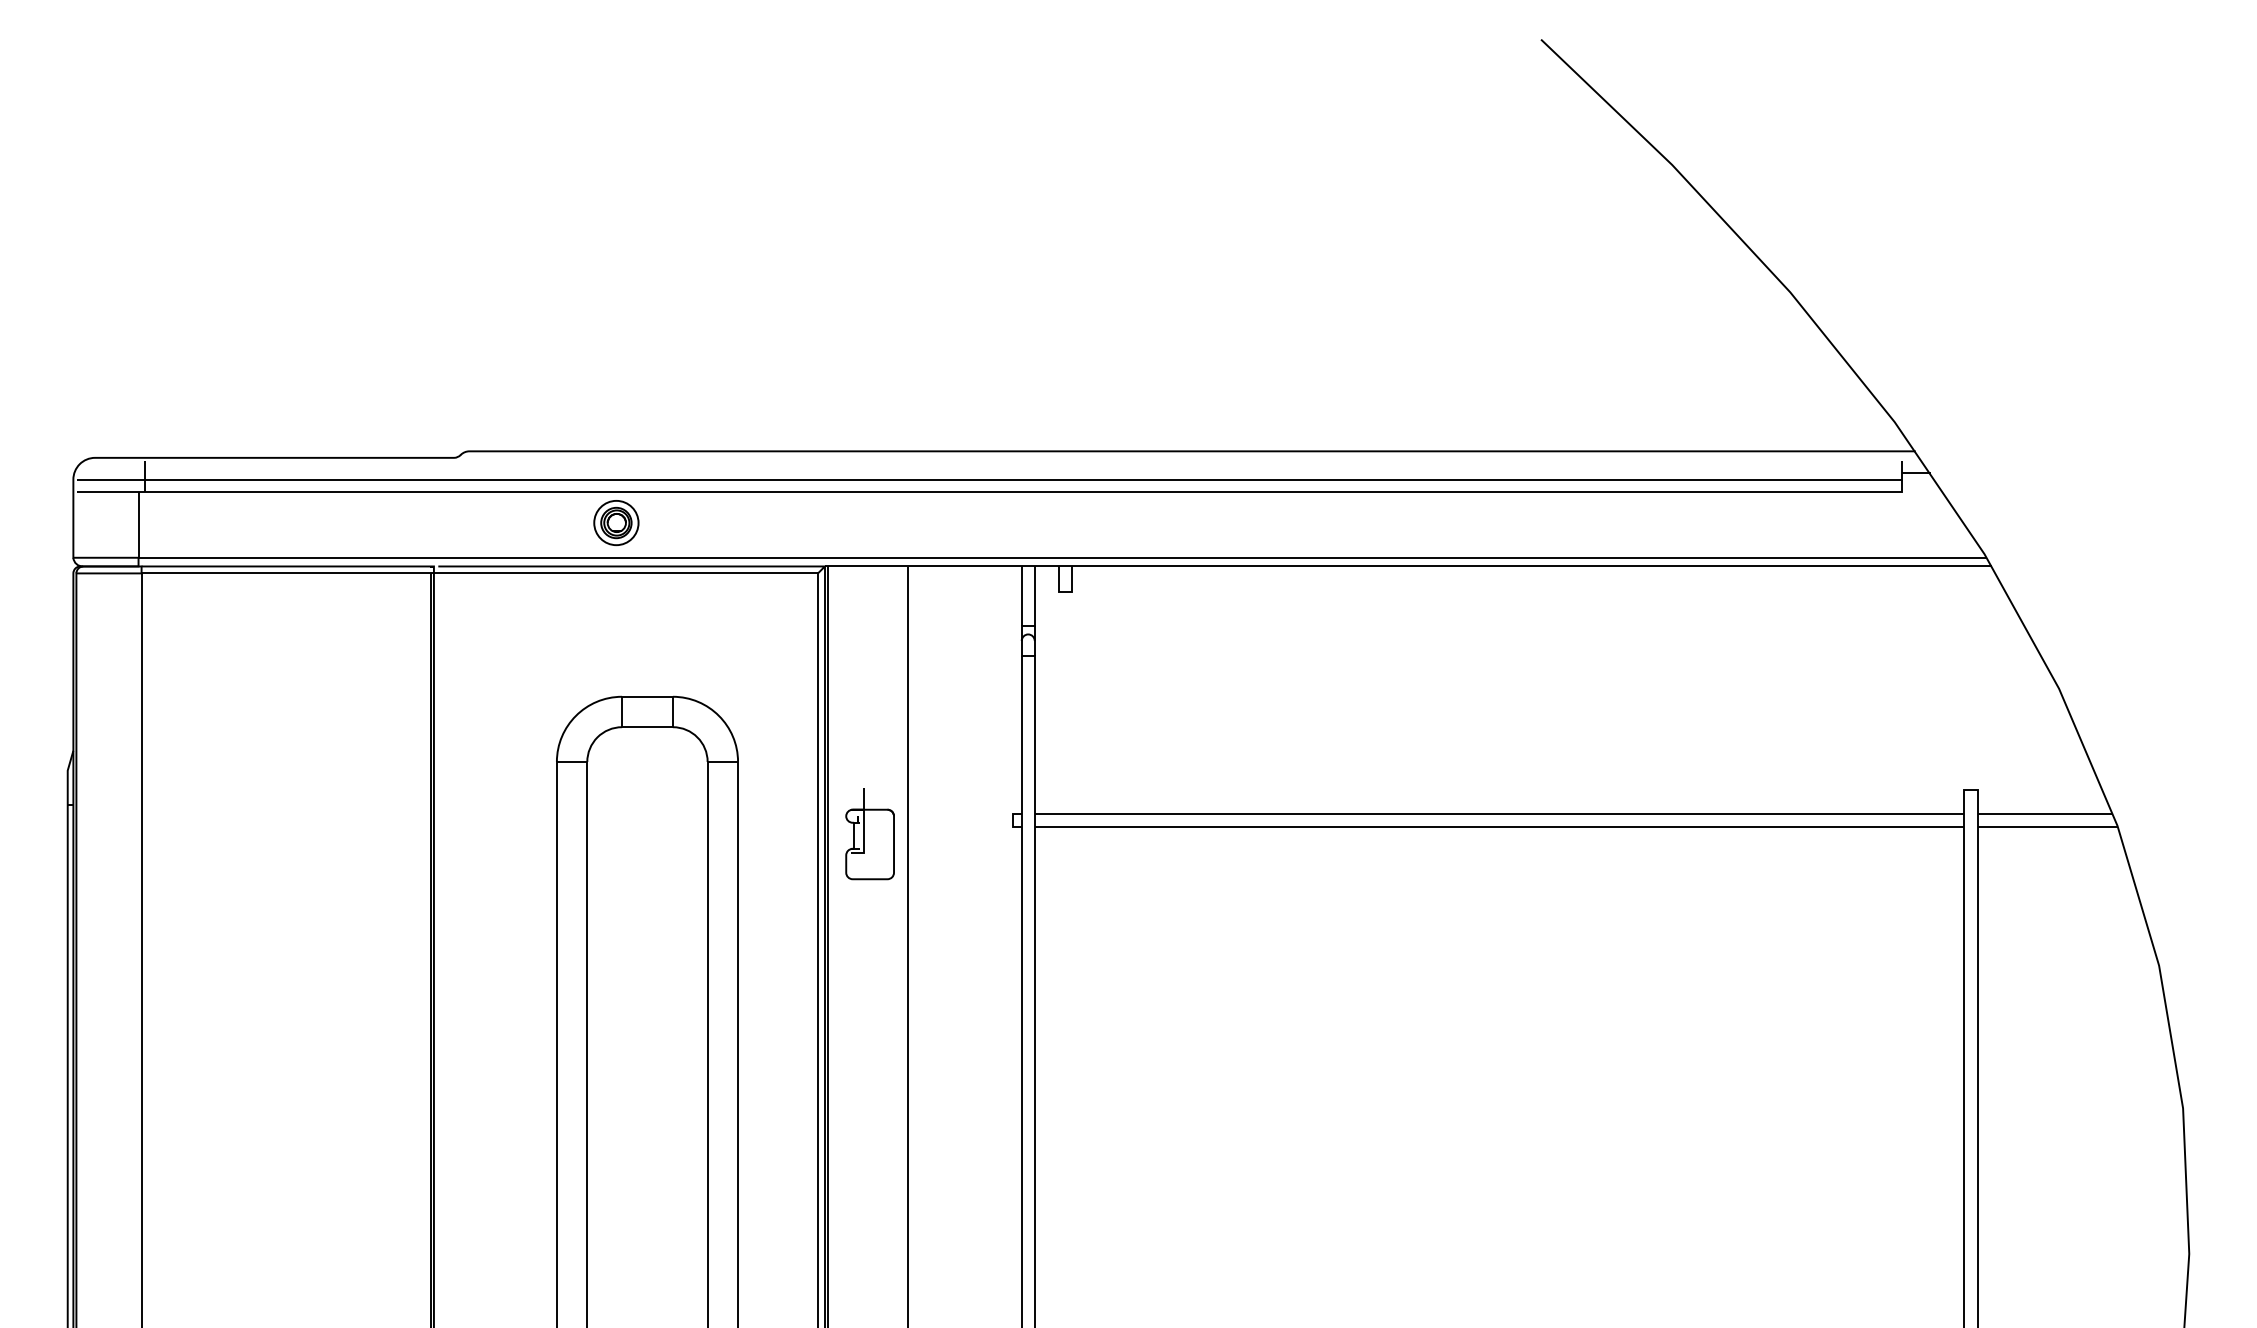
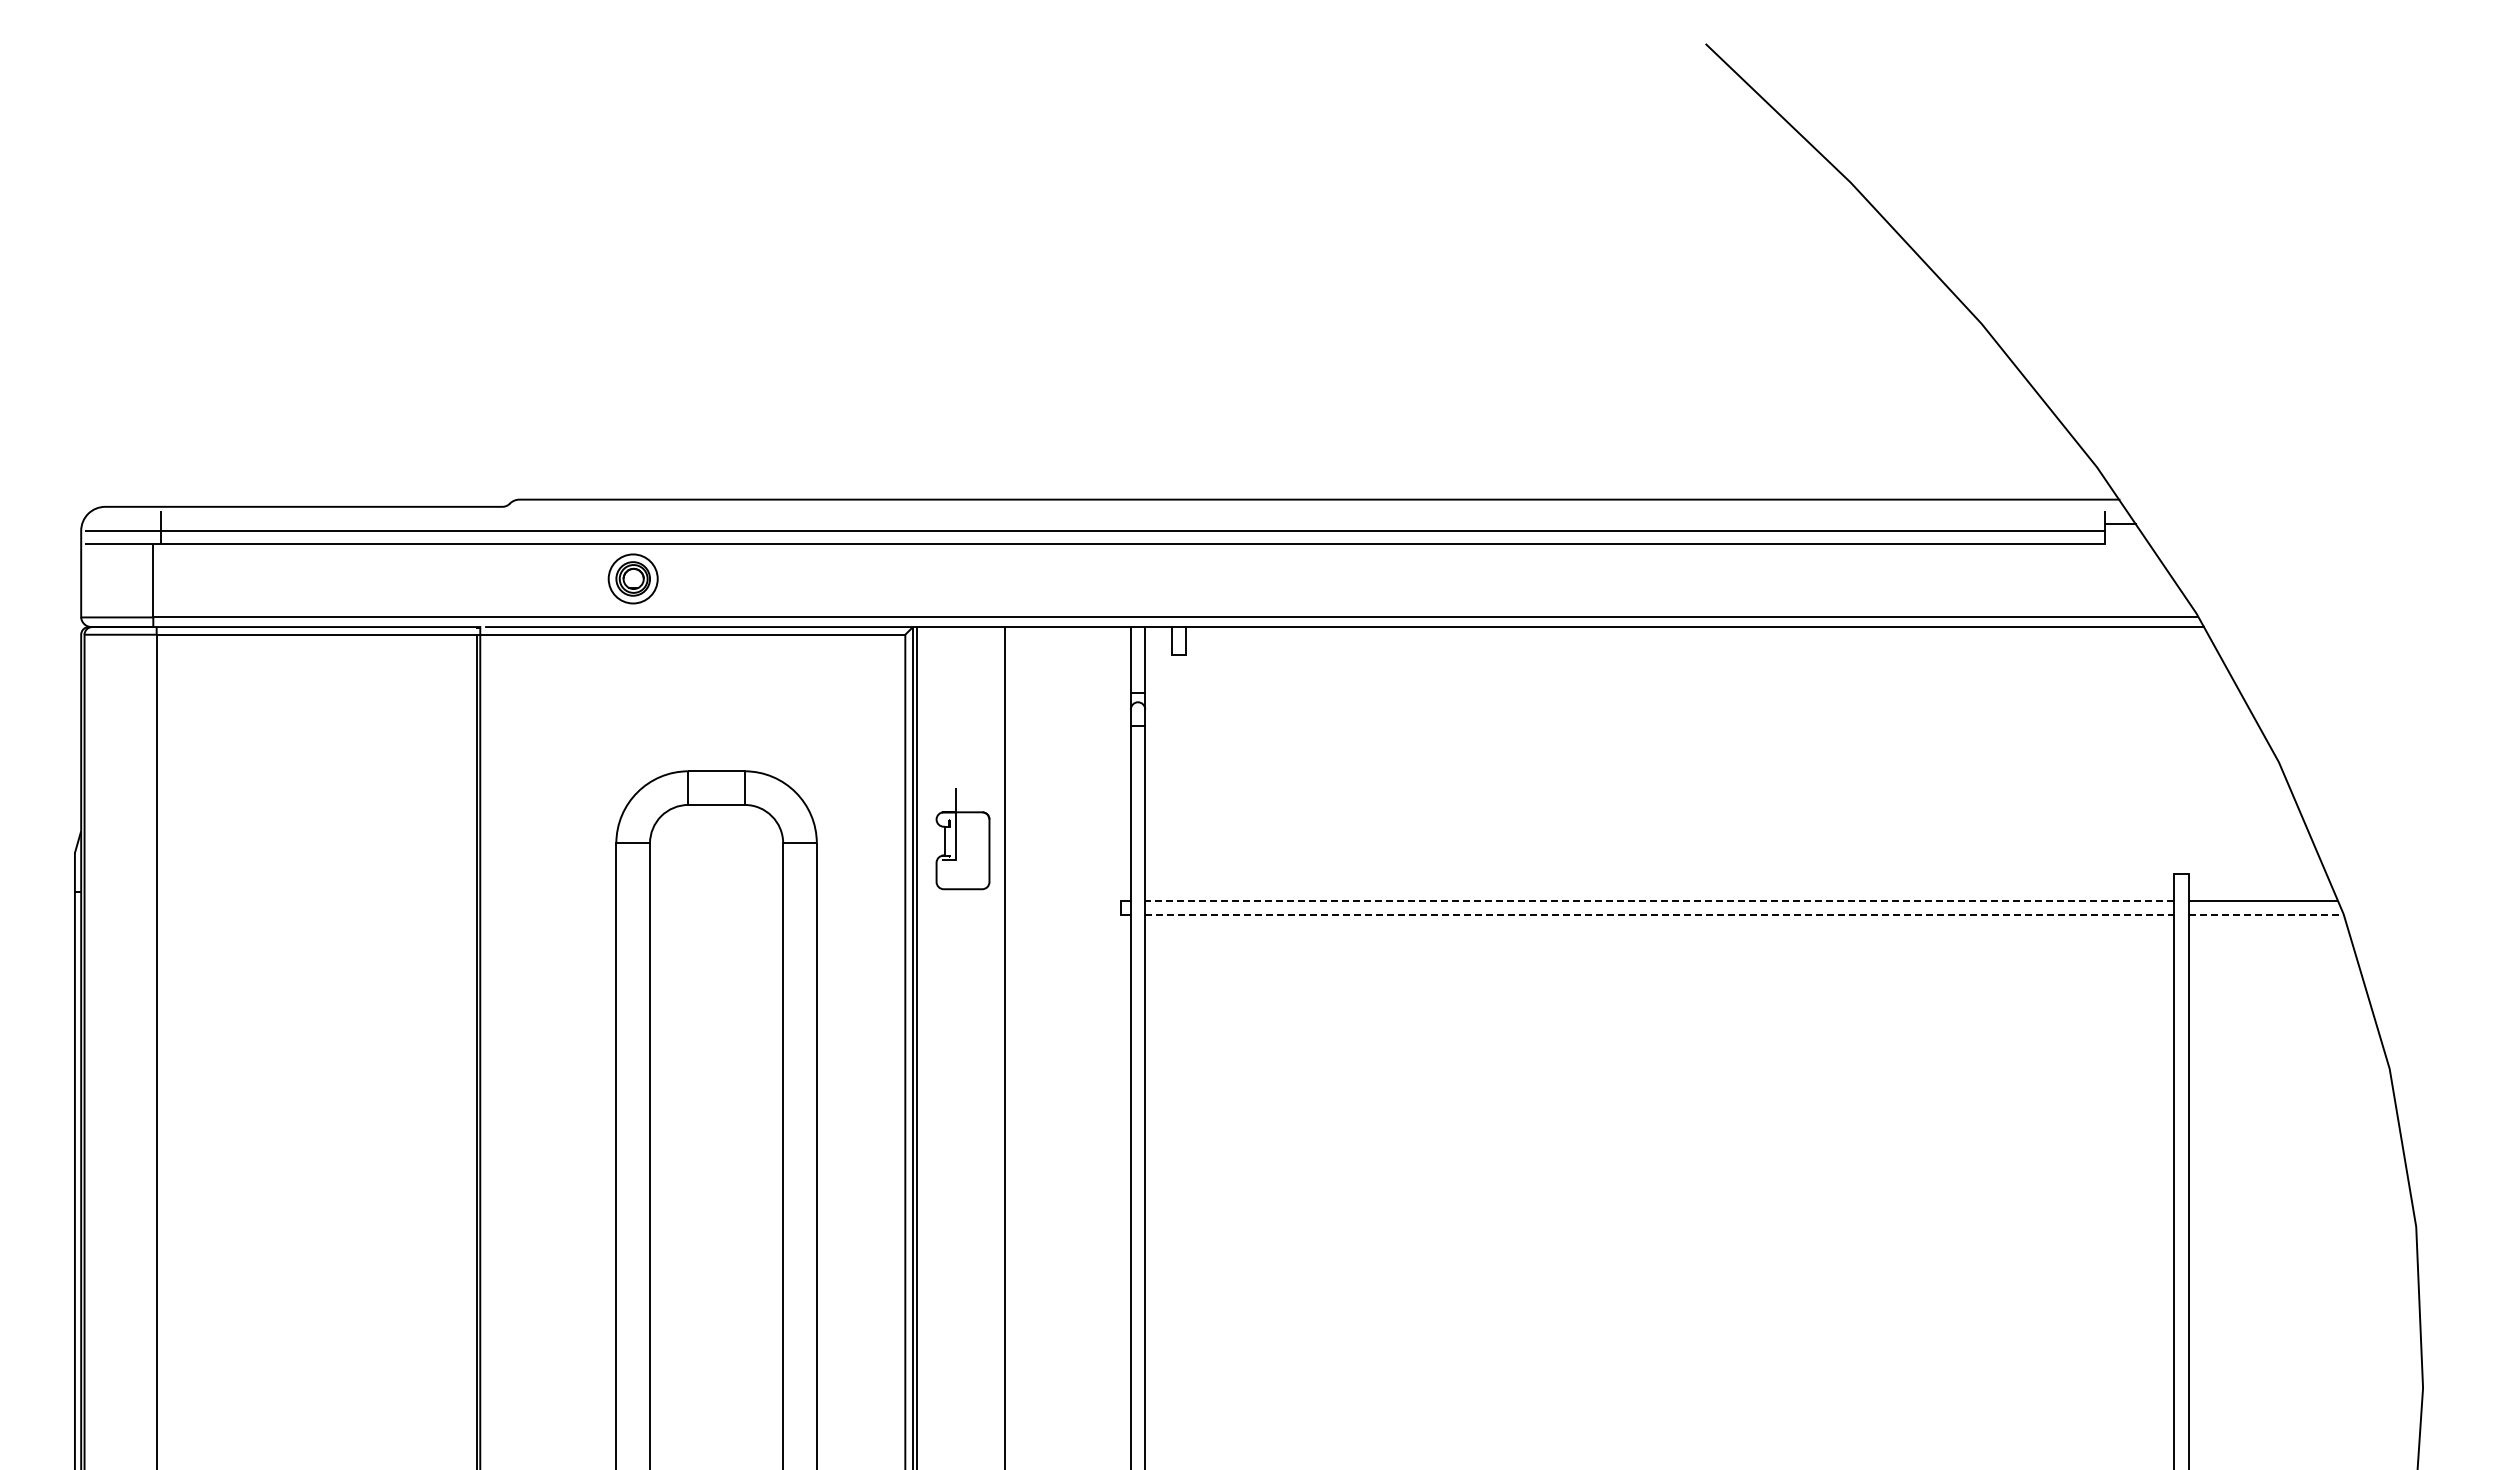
part: (615, 522) -> (632, 578), moved
line: (1499, 813) -> (1659, 900), solid -> dashed
line: (1499, 827) -> (1659, 915), solid -> dashed
line: (2047, 827) -> (2266, 915), solid -> dashed
part: (869, 834) -> (962, 839), moved

